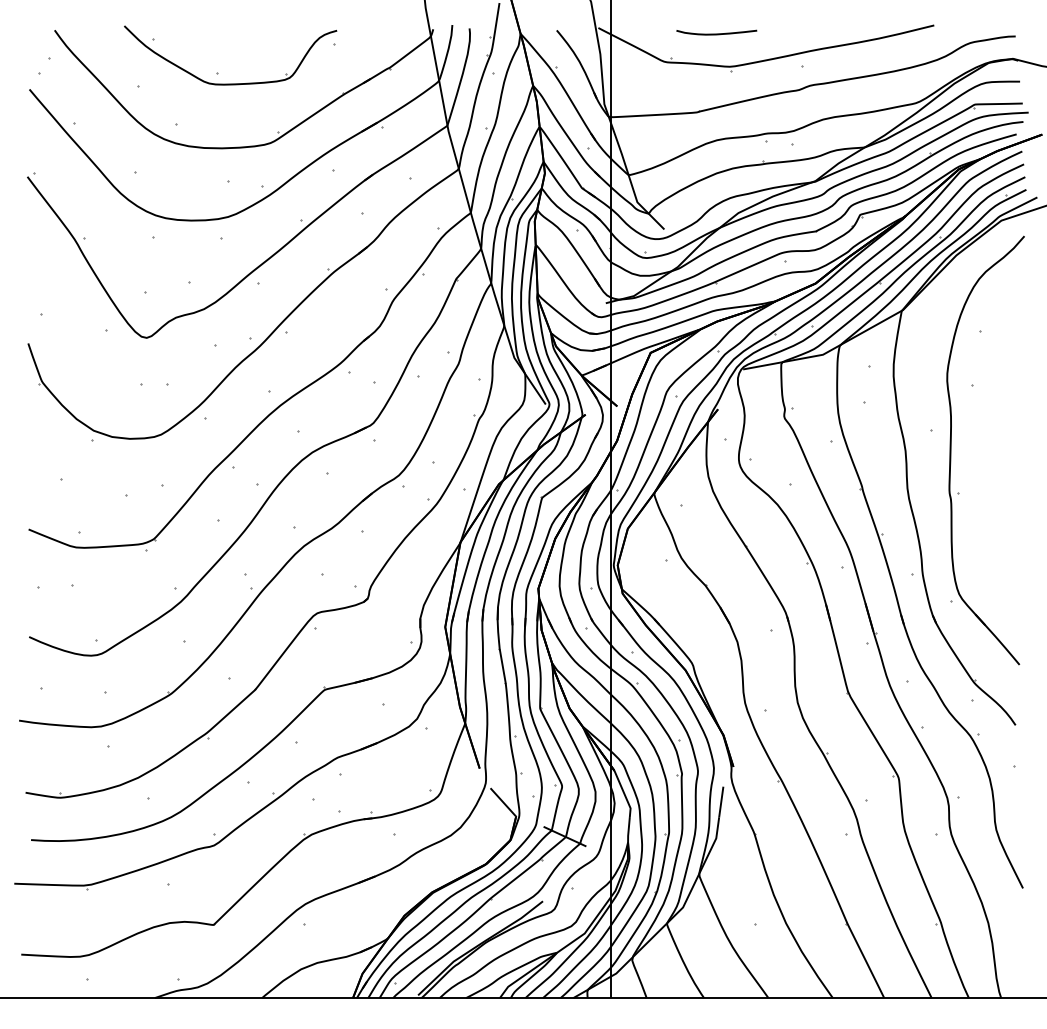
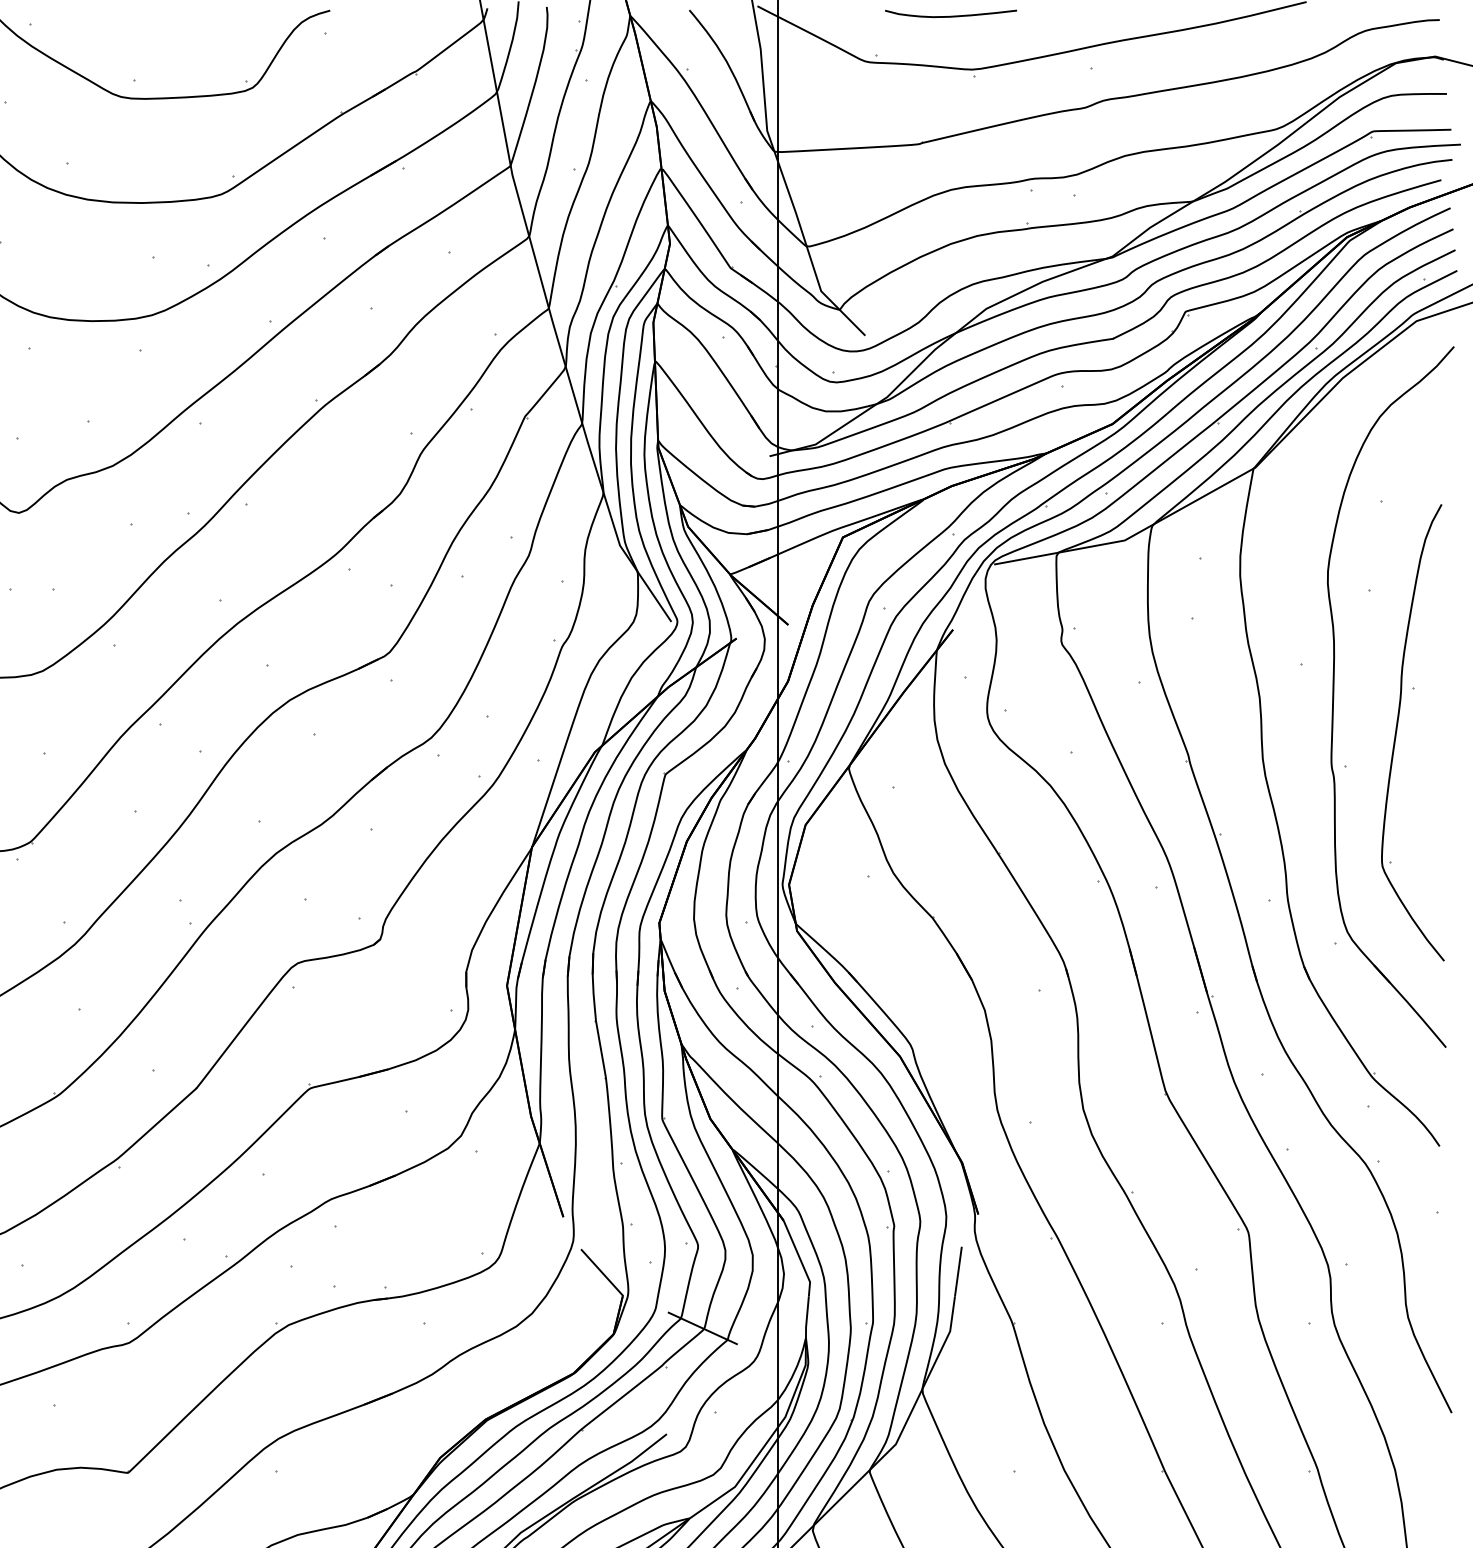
part: (990, 470) -> (1398, 729), added

